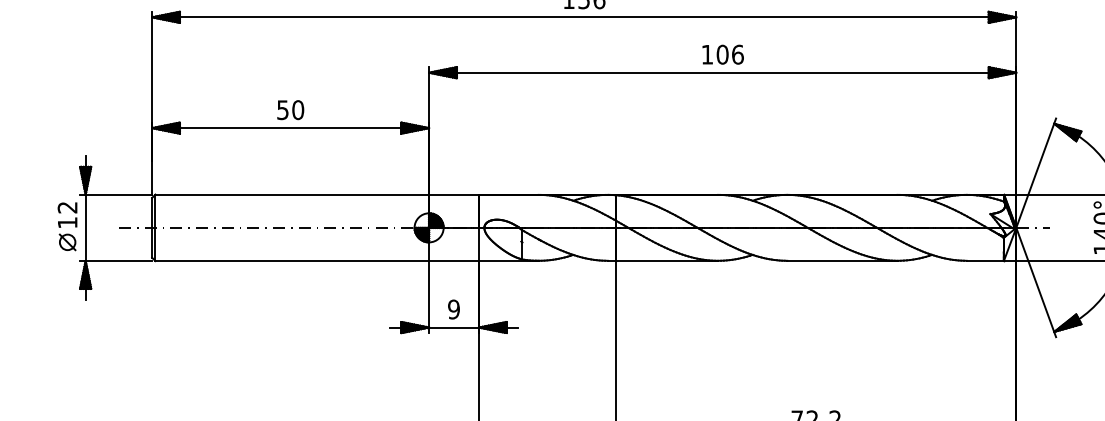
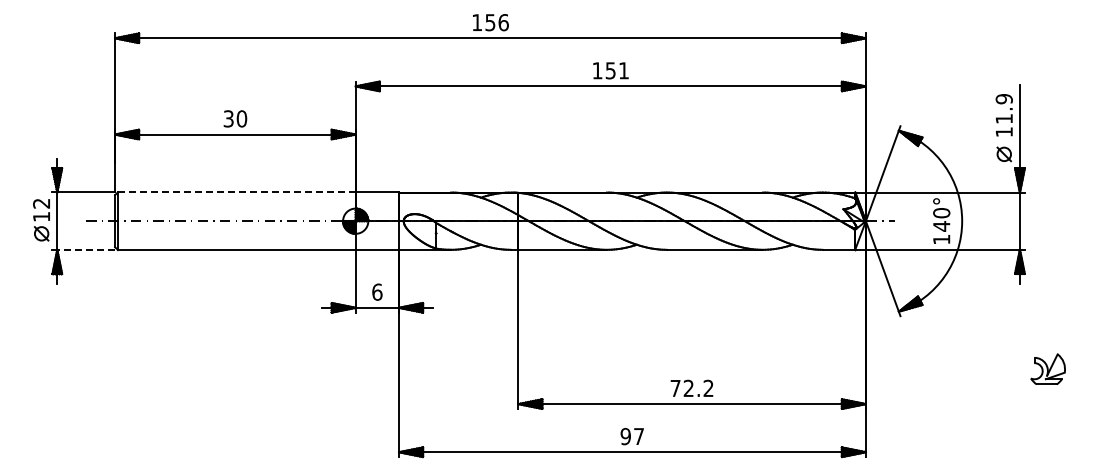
text: (730, 54) -> (617, 70), 106 -> 151
text: (282, 109) -> (228, 118), 50 -> 30
line: (291, 194) -> (236, 192), solid -> dashed
line: (119, 261) -> (86, 250), solid -> dashed
text: (454, 308) -> (377, 291), 9 -> 6

